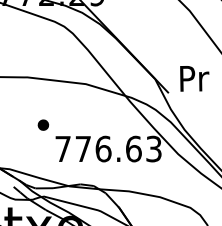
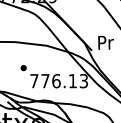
text: (133, 149) -> (72, 81), 776.63 -> 776.13

